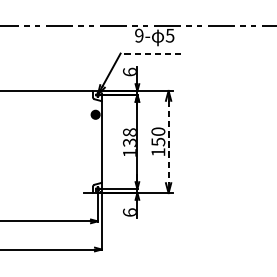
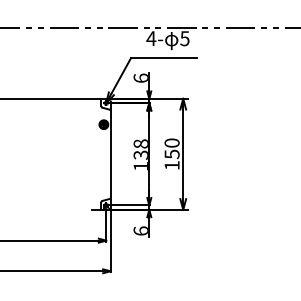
text: (139, 35) -> (151, 38), 9- -> 4-
line: (150, 53) -> (163, 58), dashed -> solid
line: (168, 142) -> (183, 154), dashed -> solid

